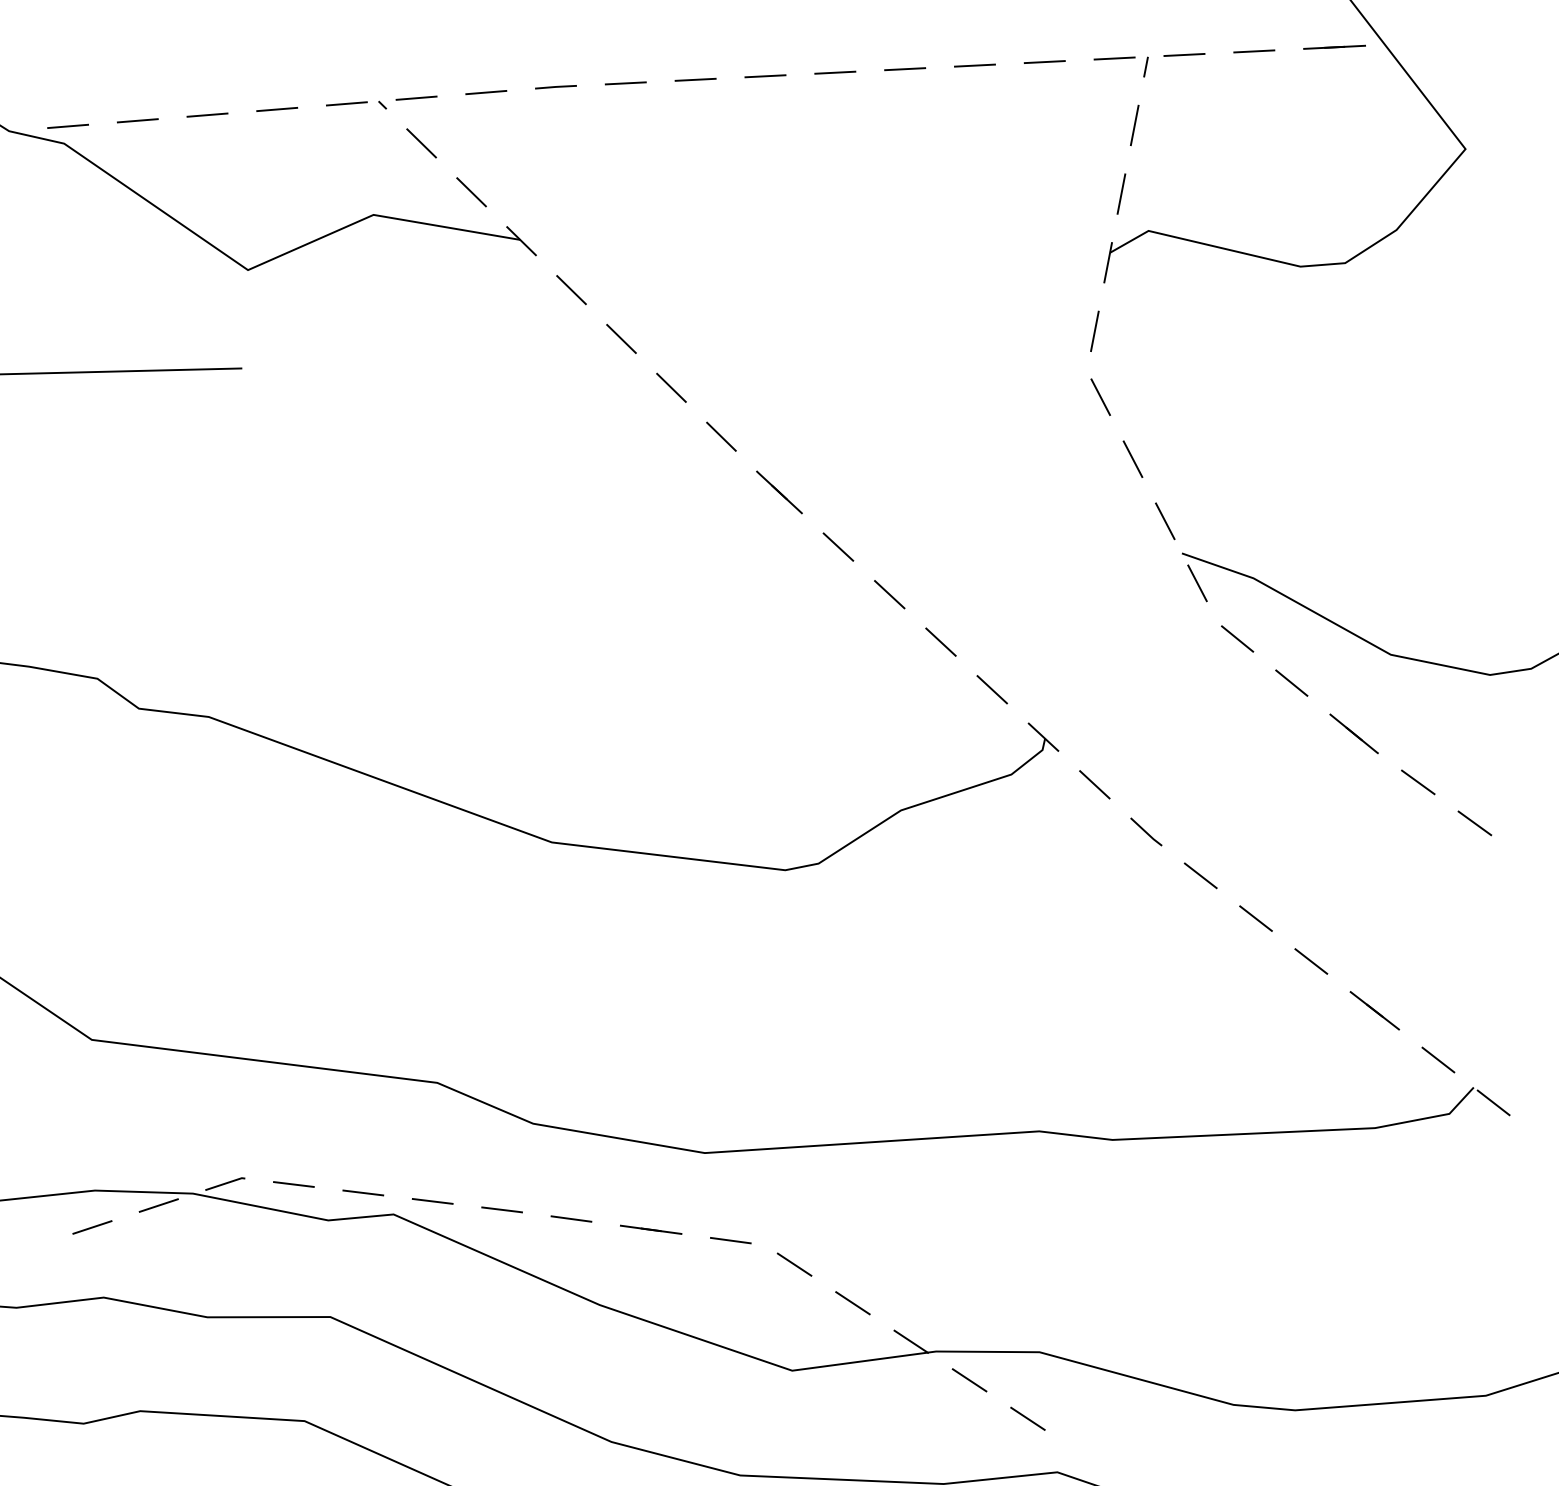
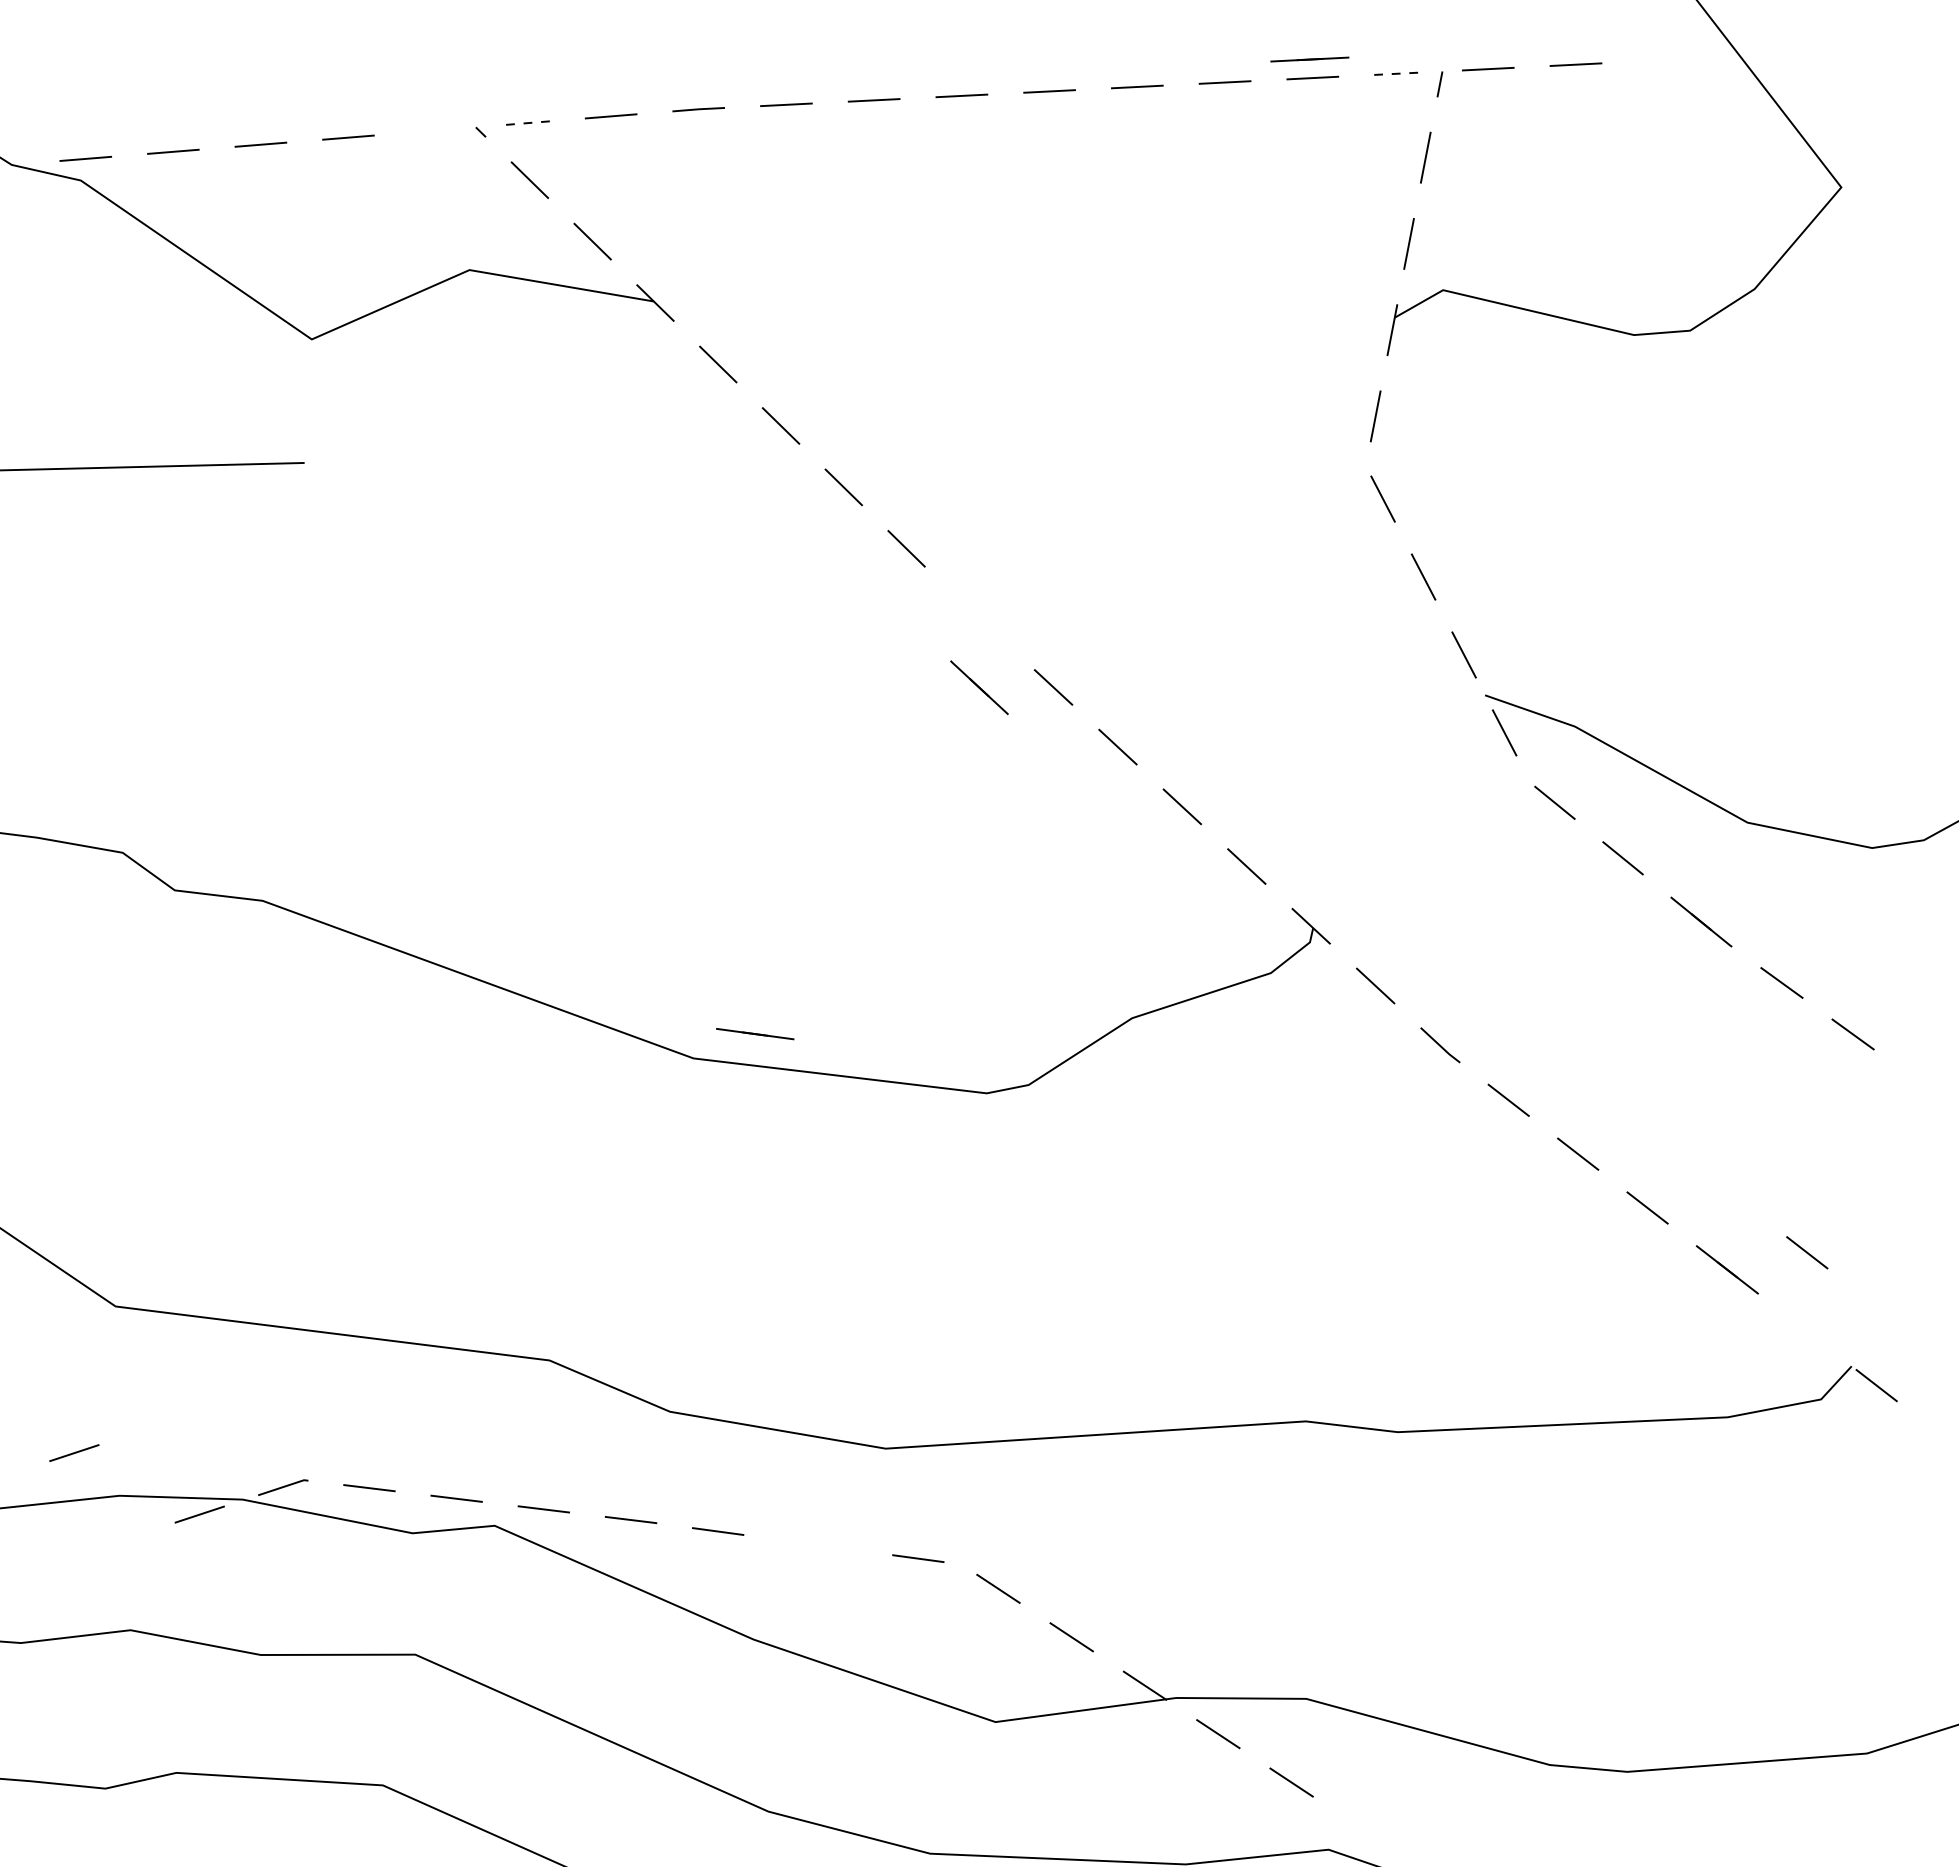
line: (1334, 47) -> (1309, 59), moved
line: (1115, 58) -> (1401, 73), solid -> dashed
line: (416, 98) -> (523, 123), solid -> dashed
line: (346, 103) -> (435, 130), removed
line: (779, 492) -> (979, 687), moved
line: (1438, 1059) -> (1807, 1252), moved
line: (92, 1226) -> (74, 1452), moved
line: (651, 1230) -> (755, 1034), moved

